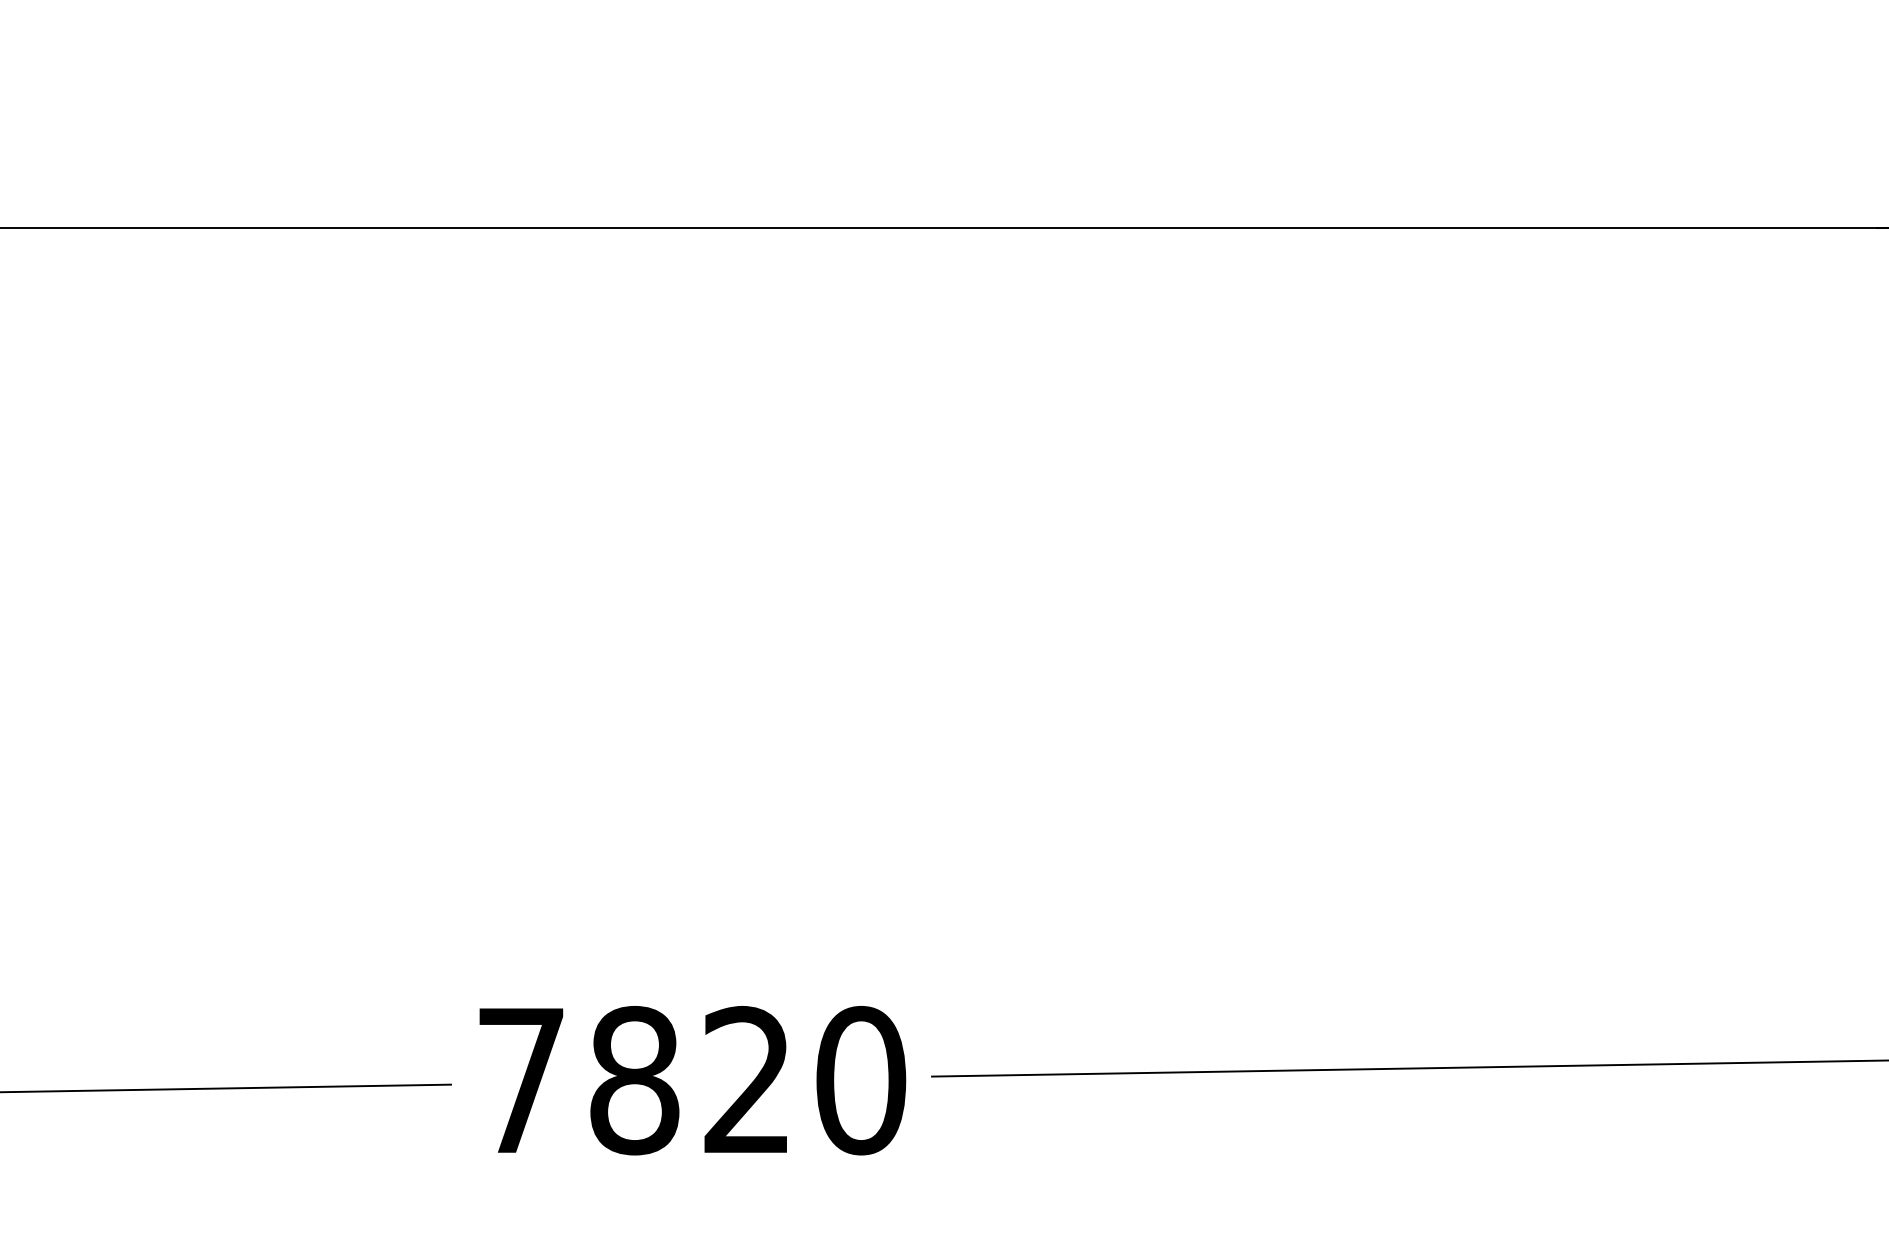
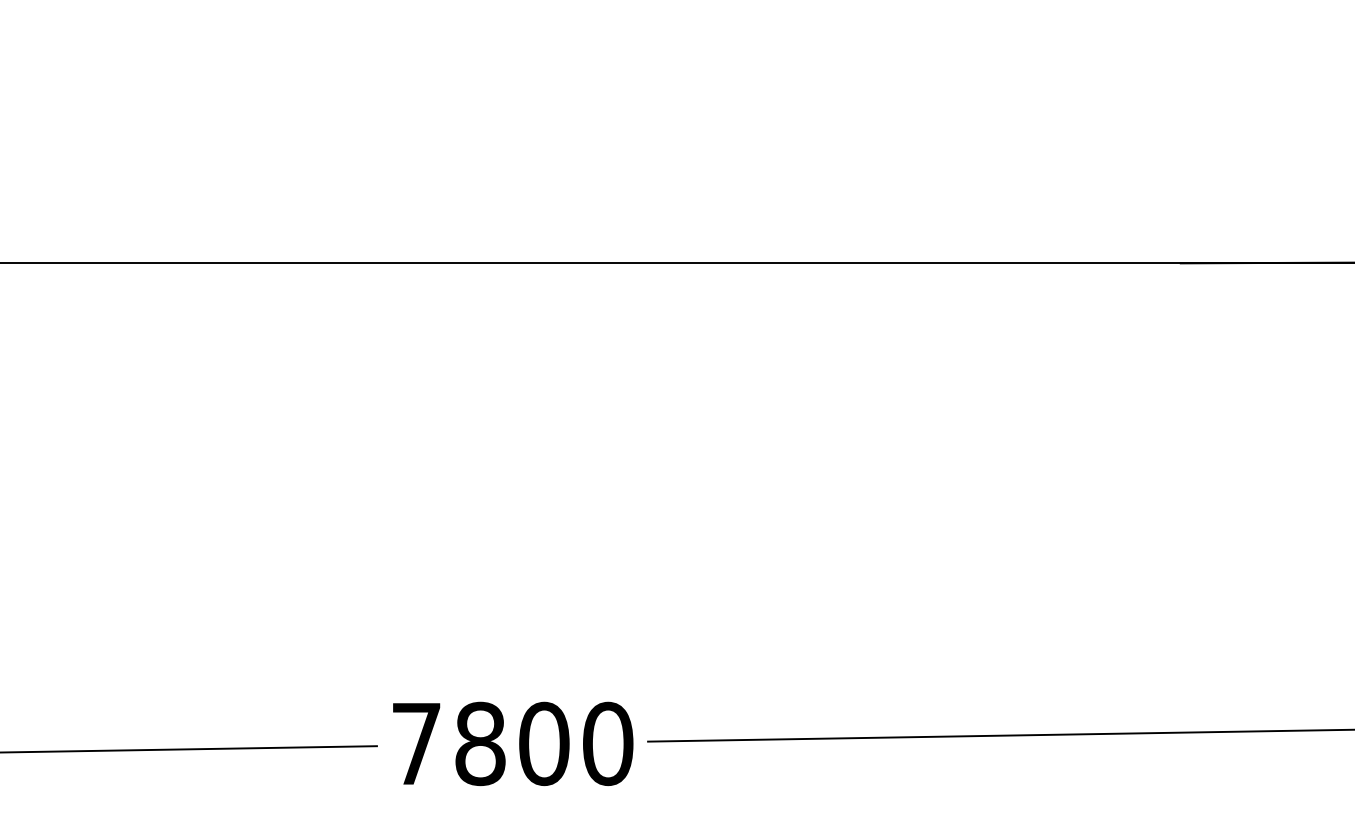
text: (748, 1079) -> (544, 743), 7820 -> 7800

